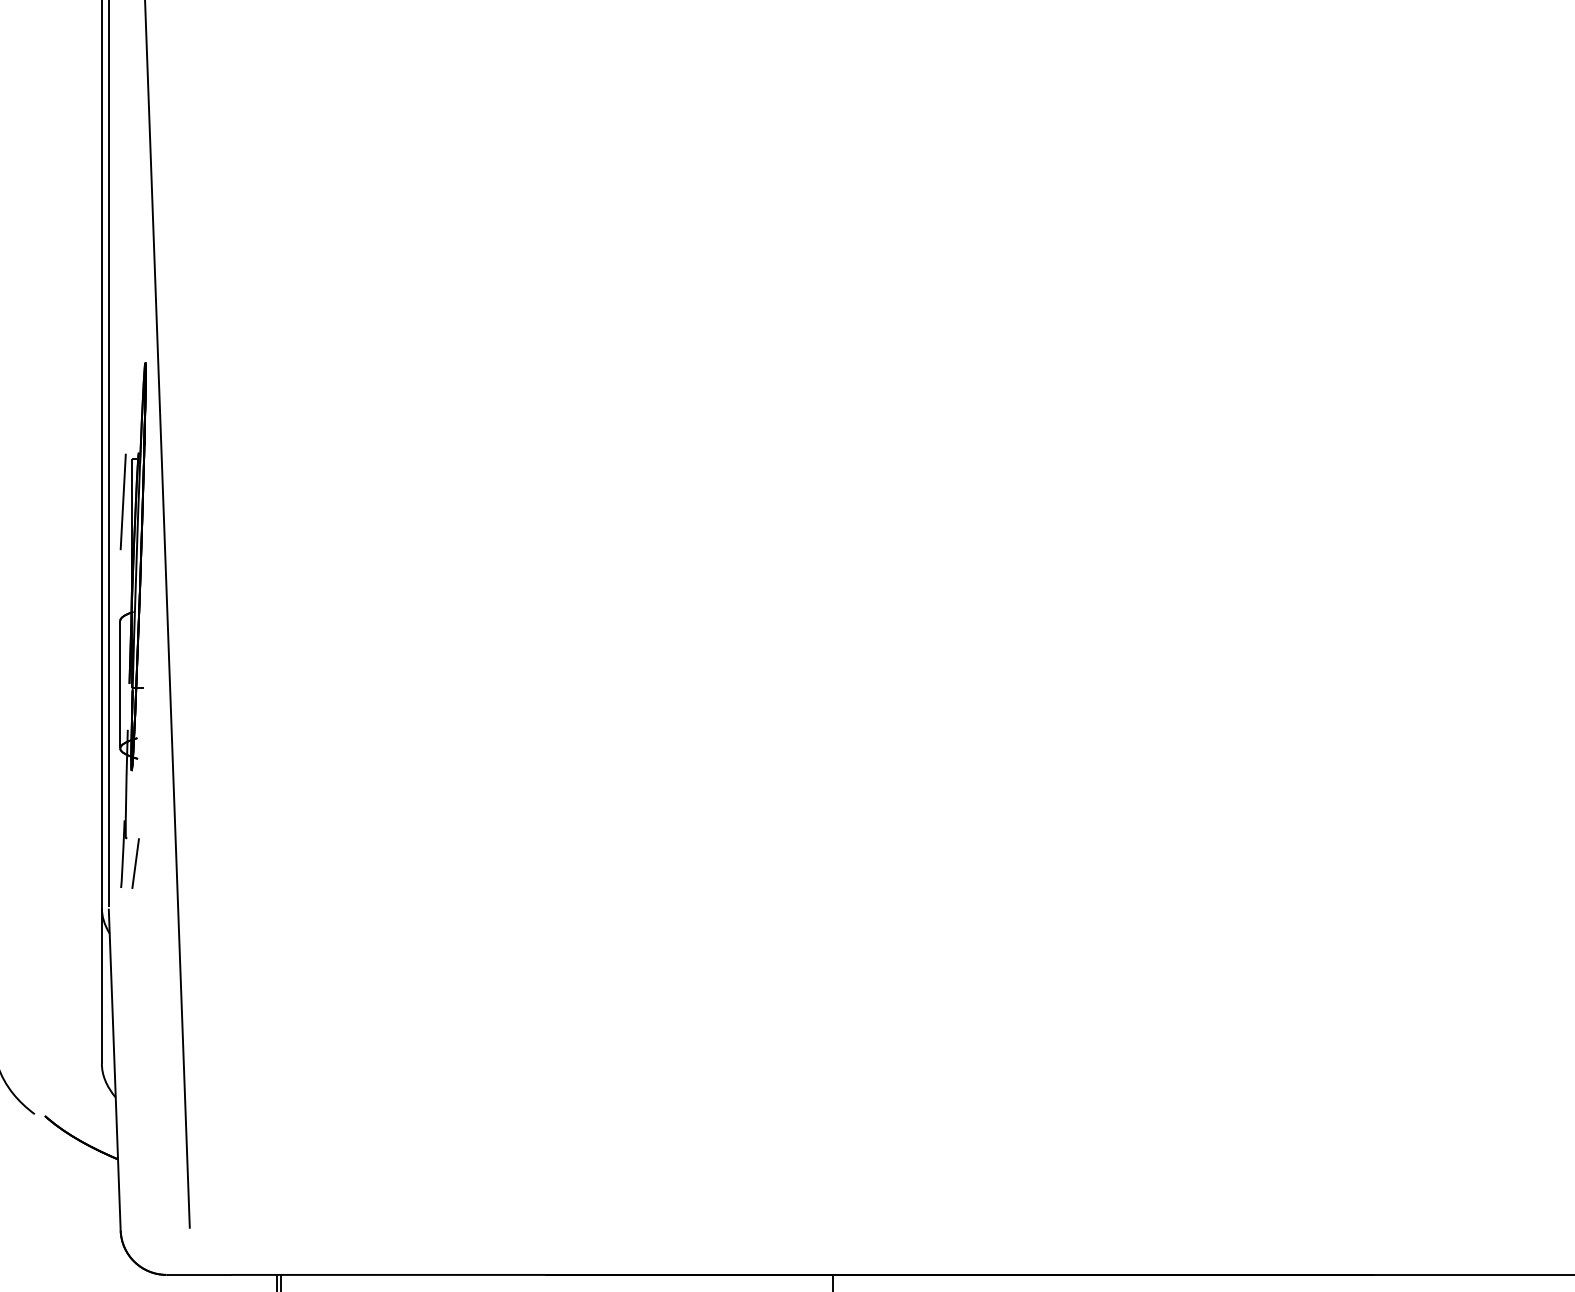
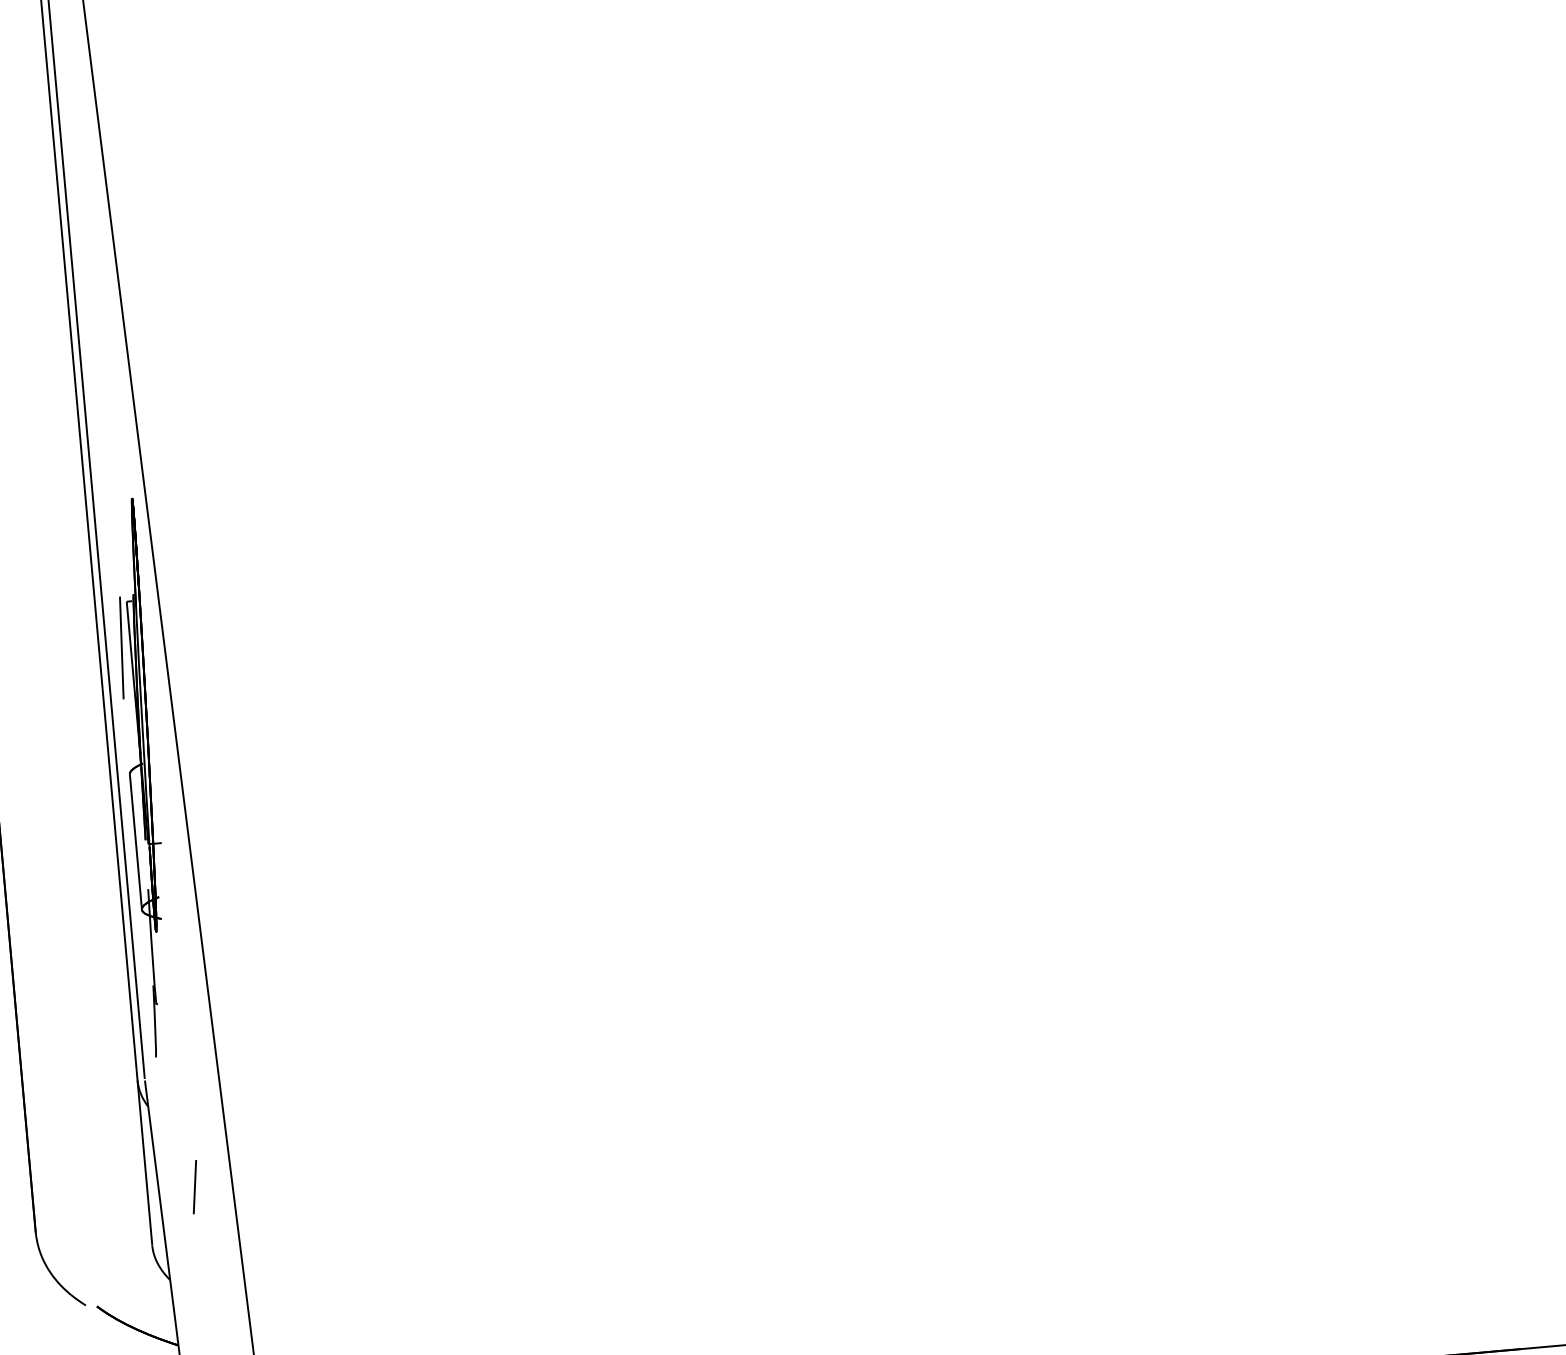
line: (135, 863) -> (194, 1187), moved

